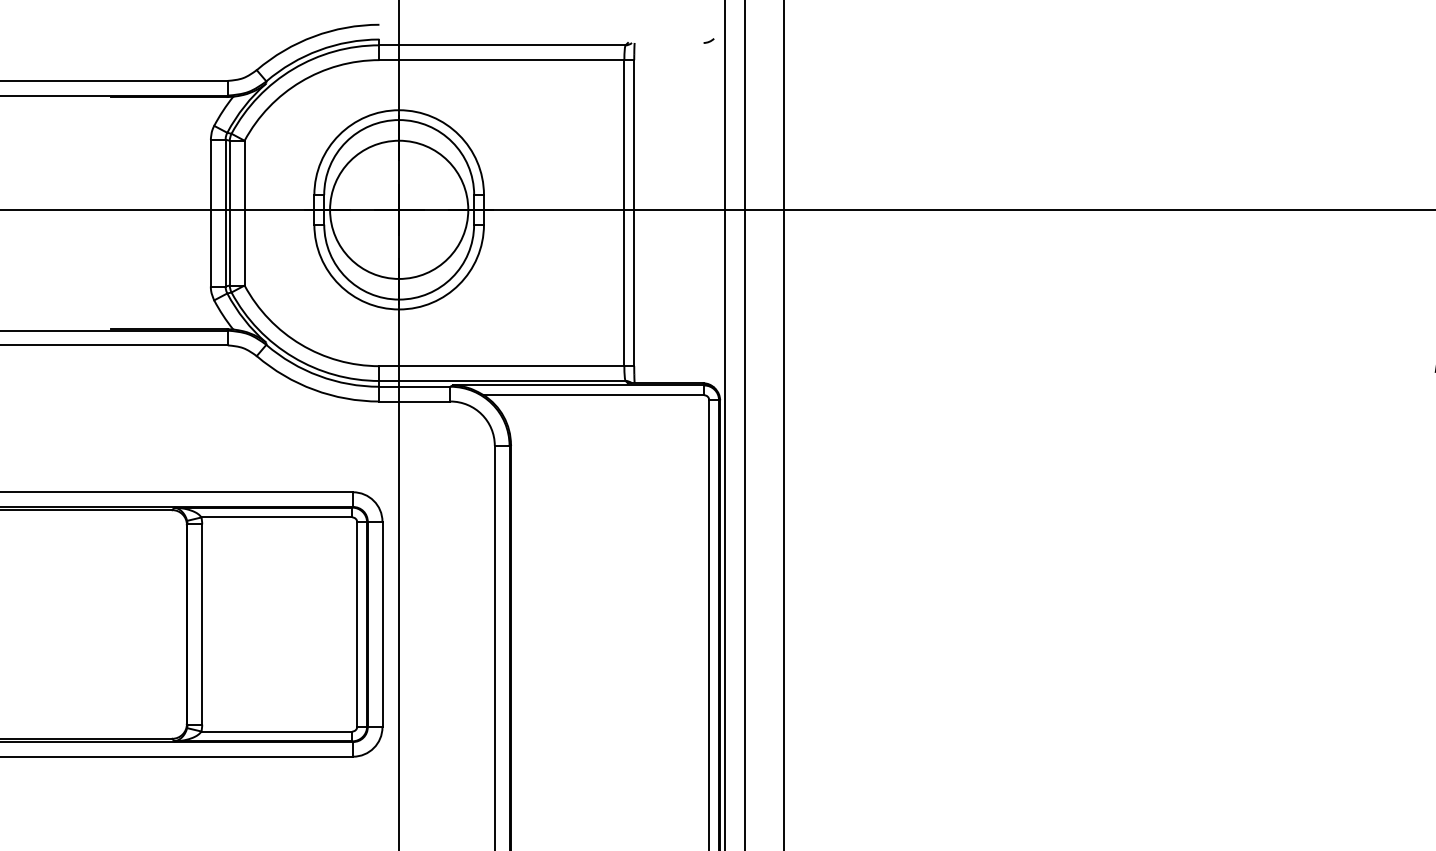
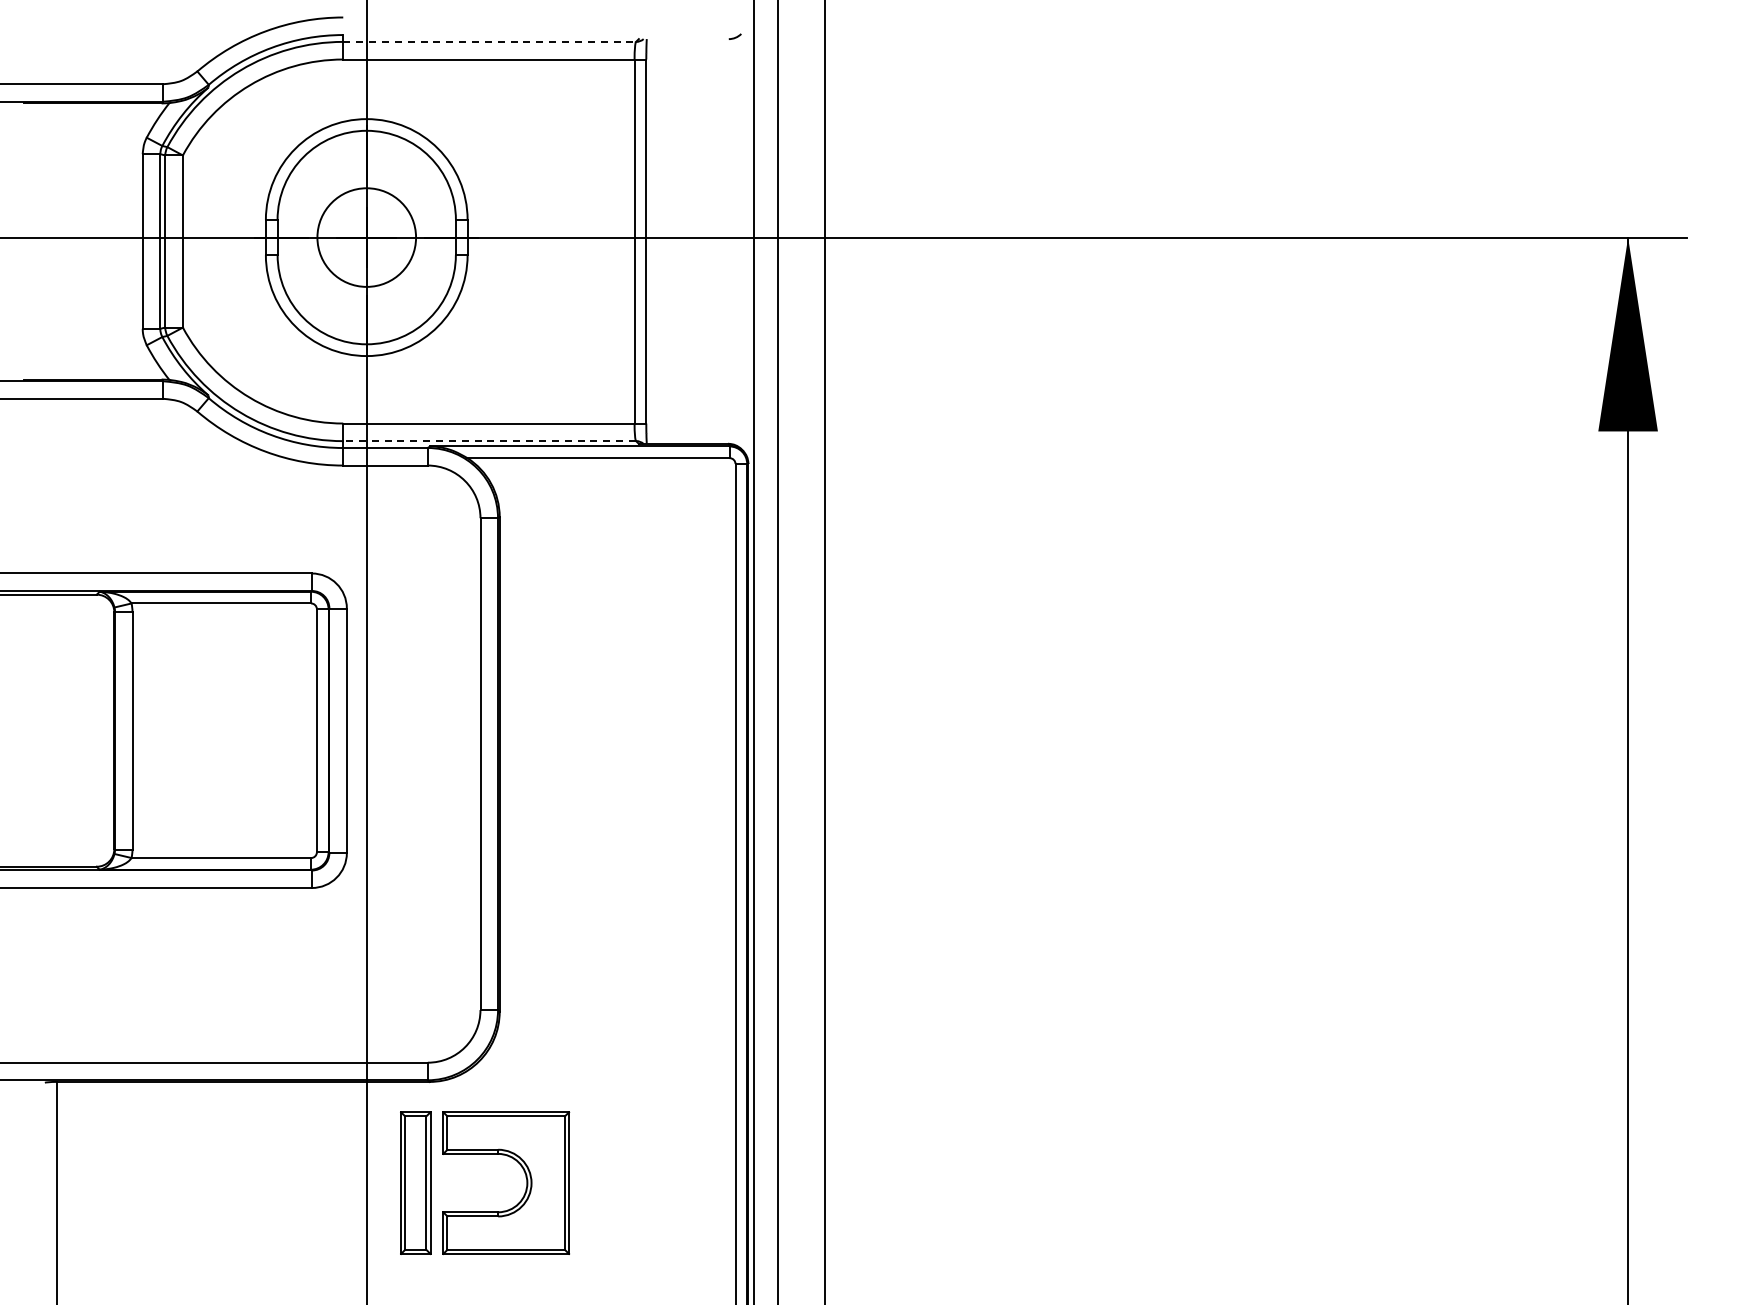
line: (503, 44) -> (490, 41), solid -> dashed
circle: (398, 209) -> (366, 237), size x0.6
line: (502, 381) -> (489, 441), solid -> dashed

